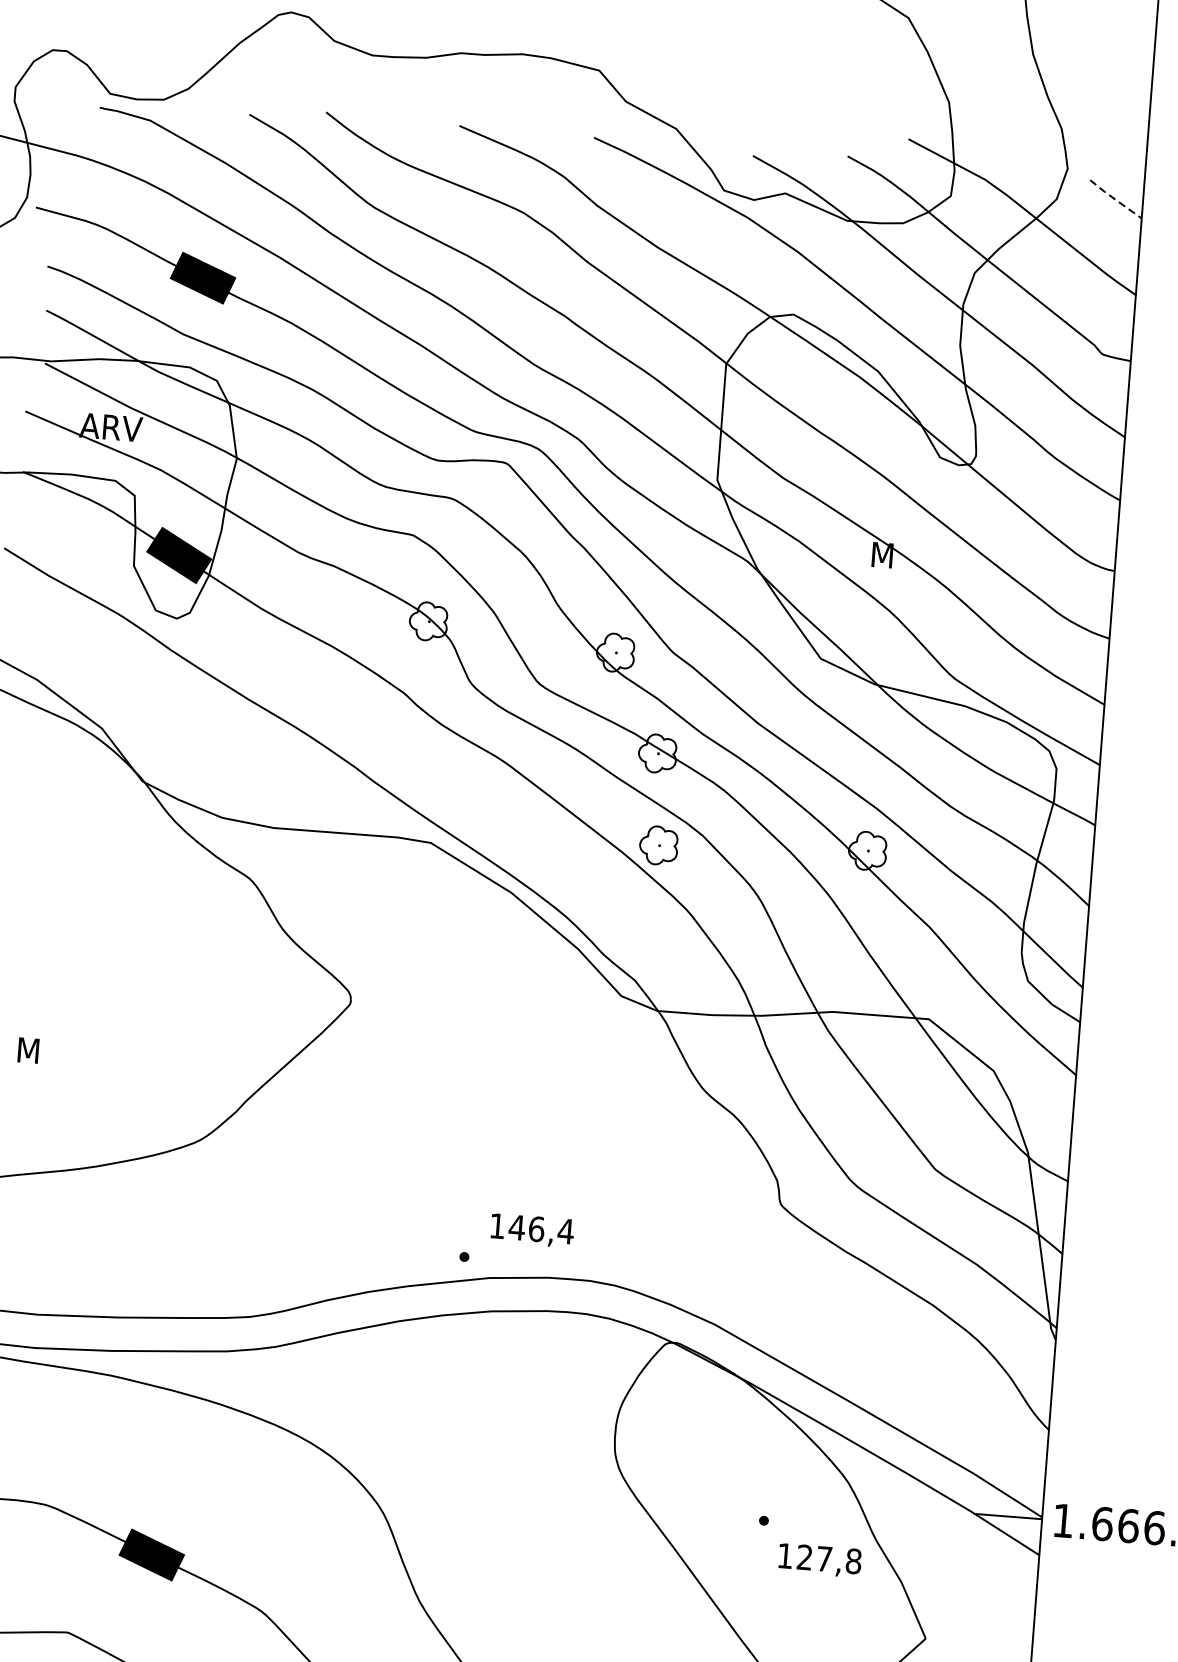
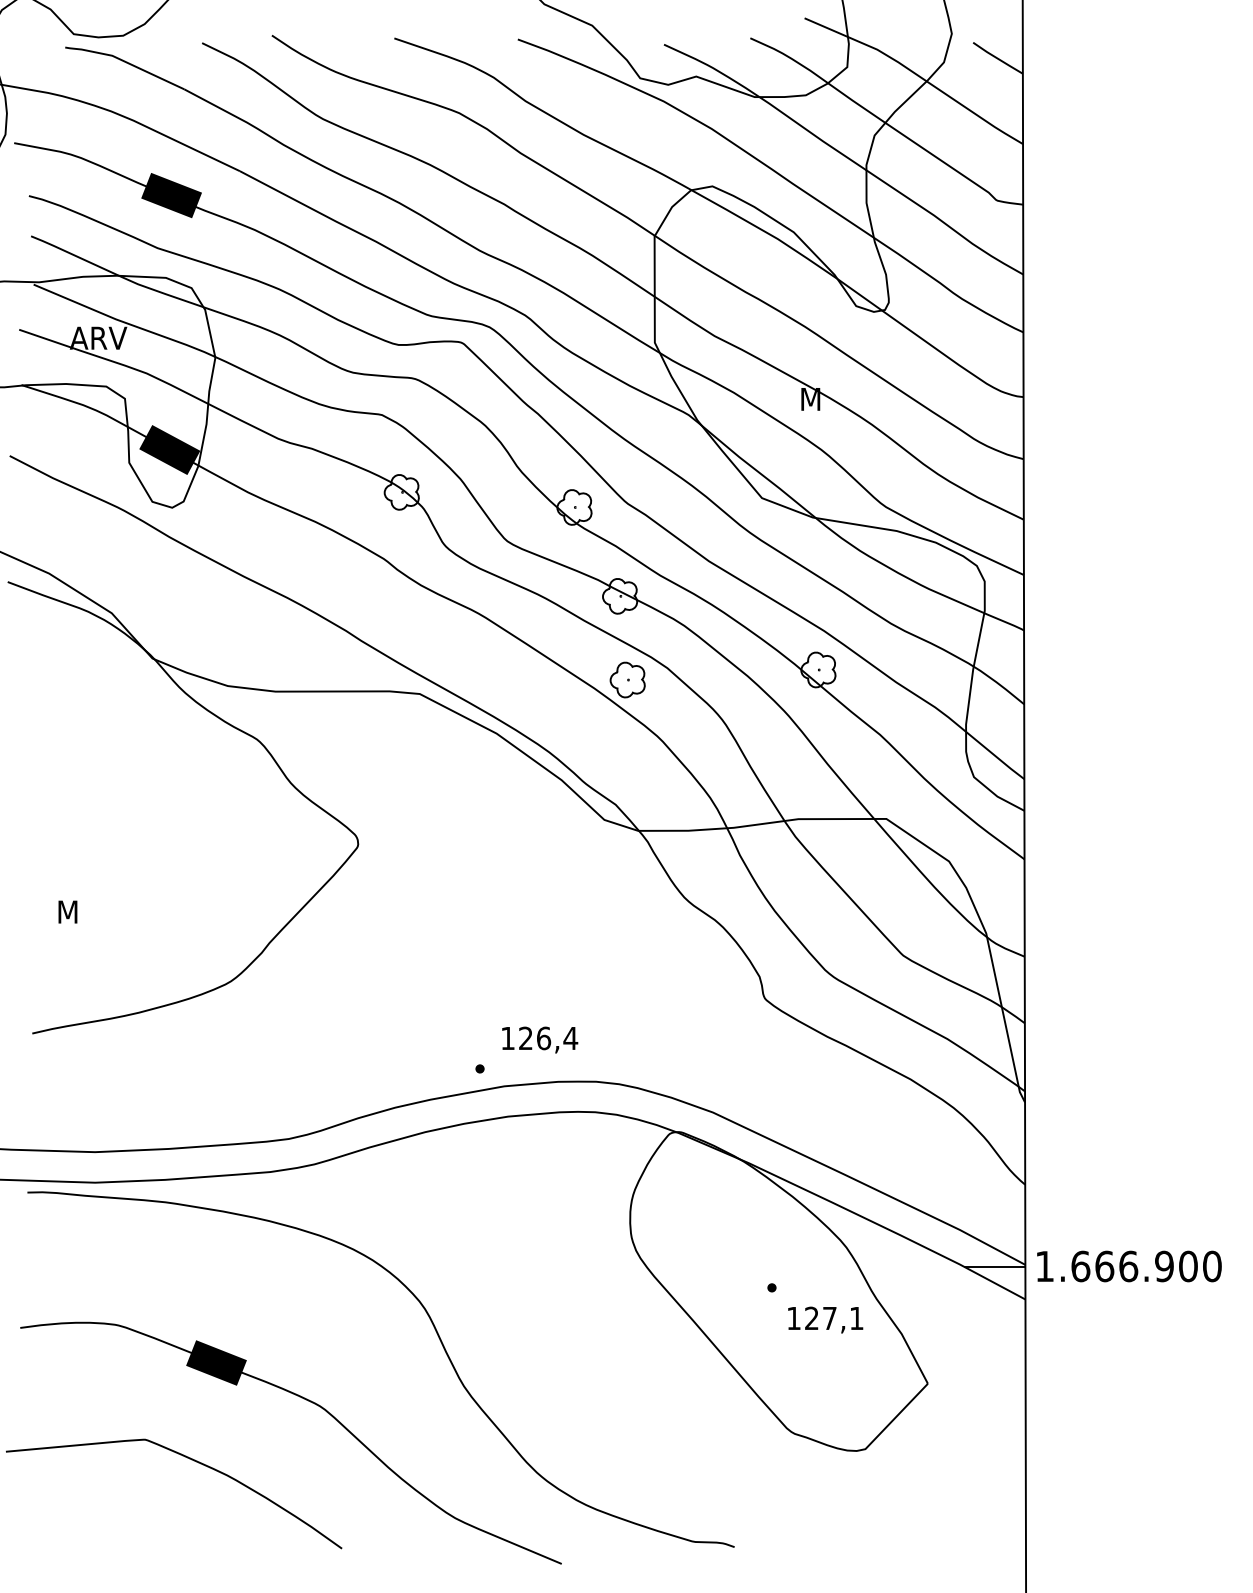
line: (1116, 199) -> (998, 58), dashed -> solid
text: (516, 1226) -> (525, 1037), 146,4 -> 126,4
text: (853, 1561) -> (856, 1318), 127,8 -> 127,1

